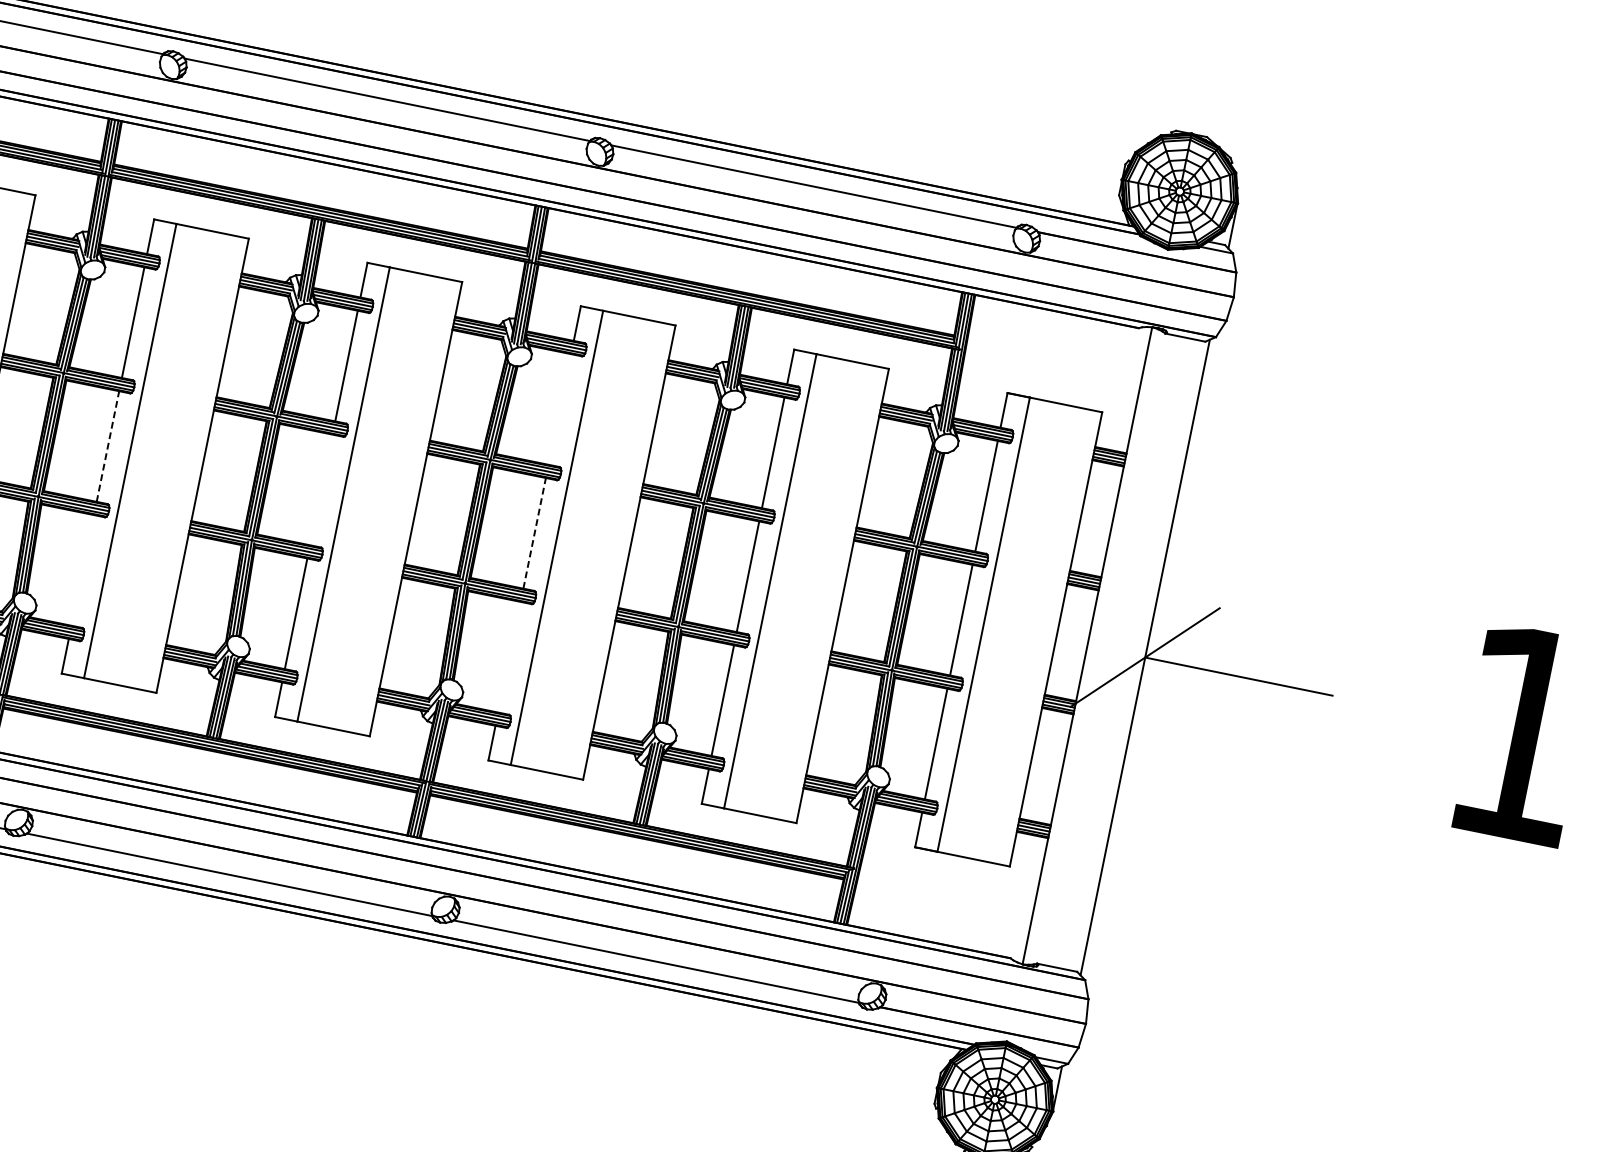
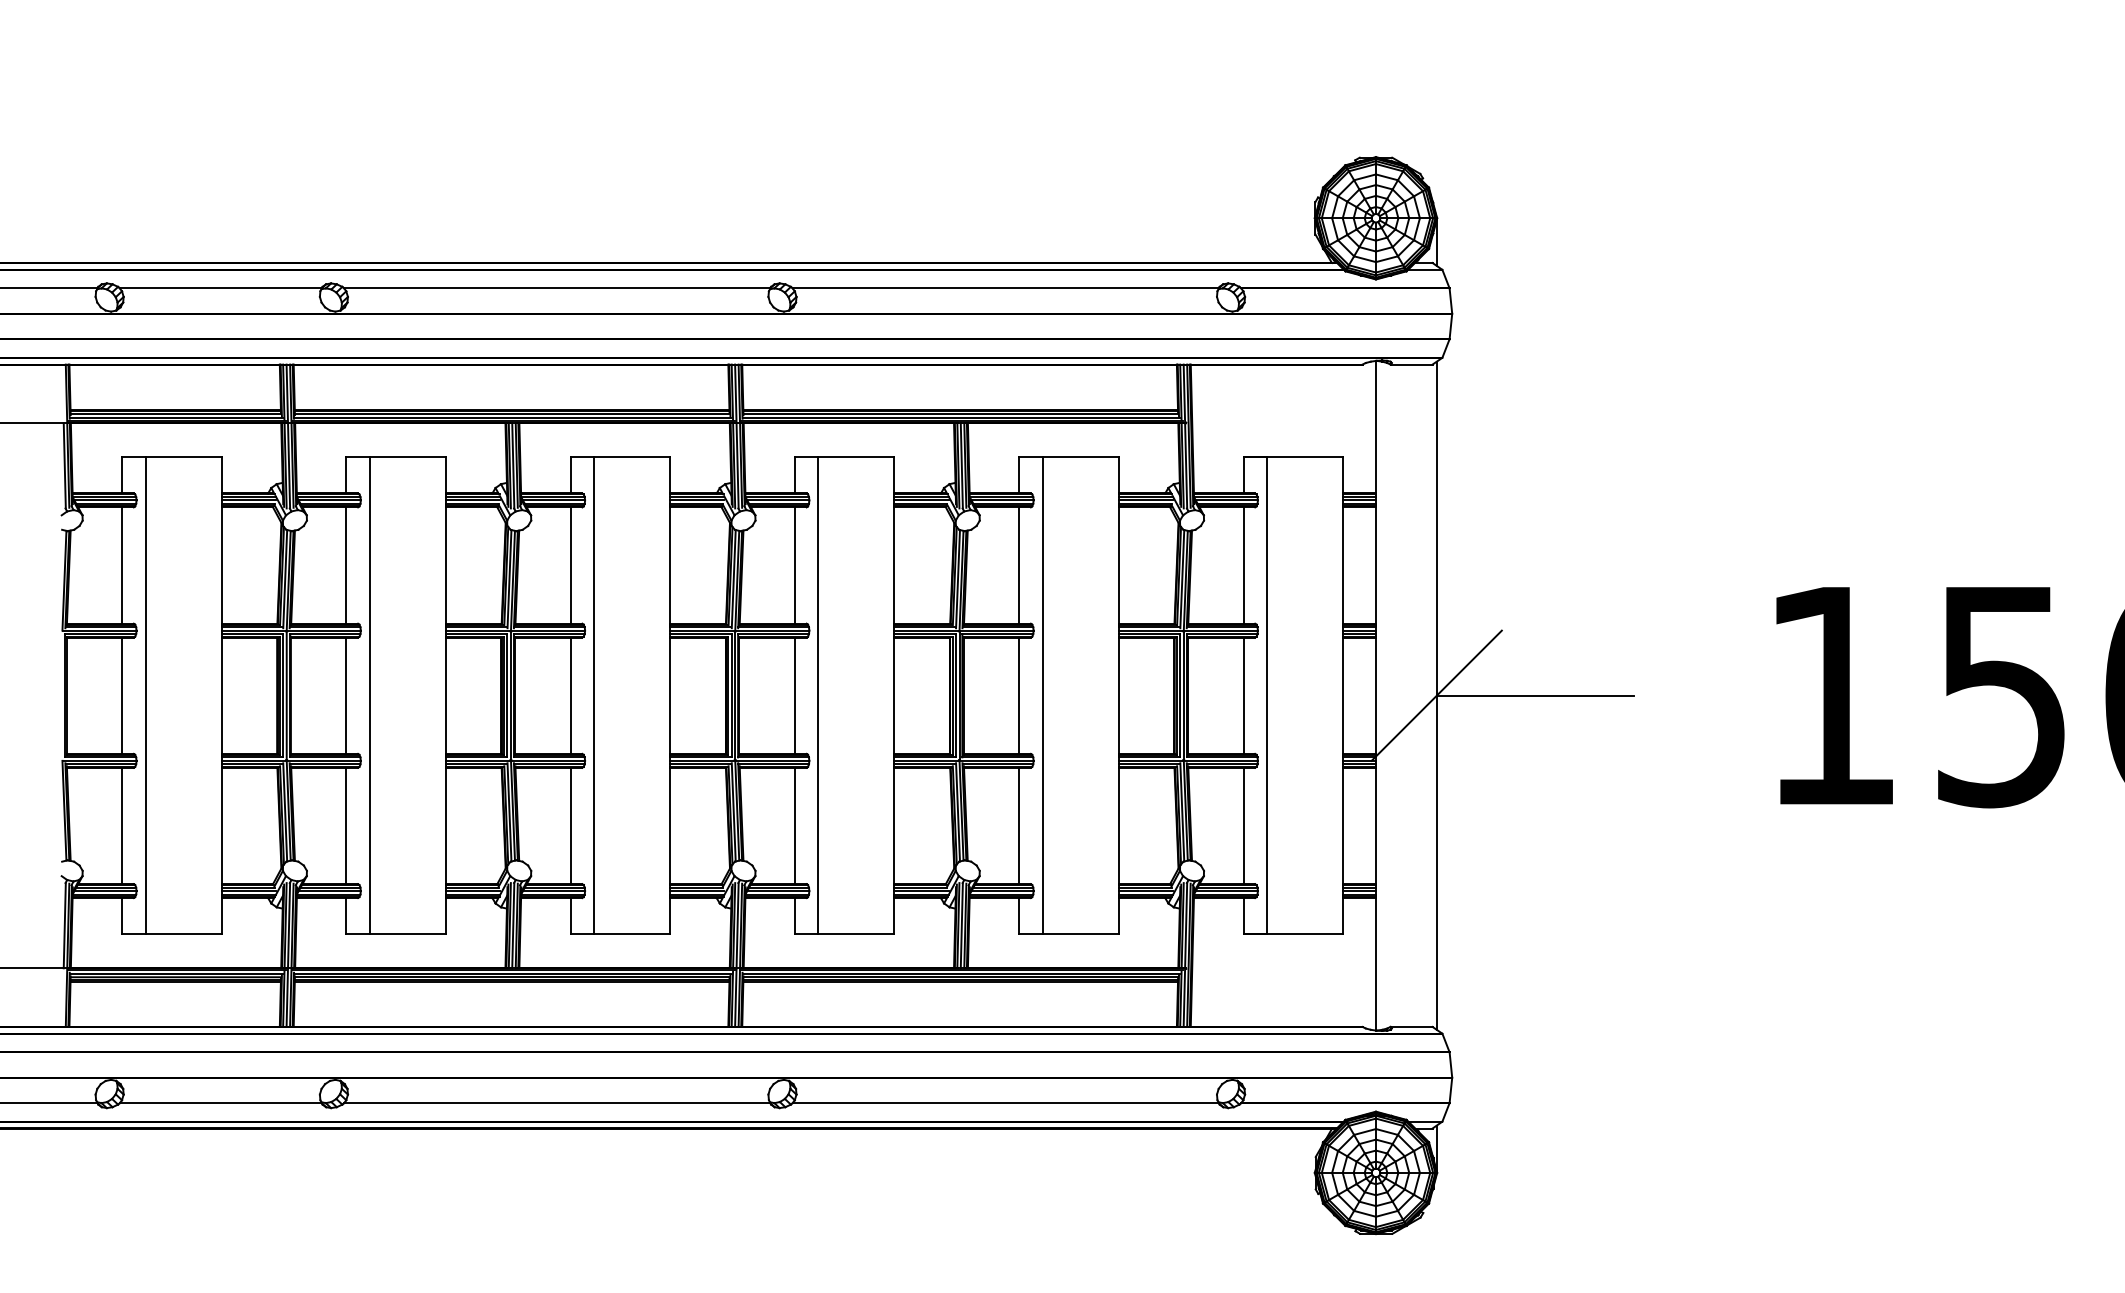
line: (559, 409) -> (794, 565), added
line: (108, 446) -> (346, 695), dashed -> solid
line: (321, 489) -> (570, 695), added
line: (534, 533) -> (794, 695), dashed -> solid
line: (82, 569) -> (346, 825), added
line: (509, 656) -> (794, 825), added

